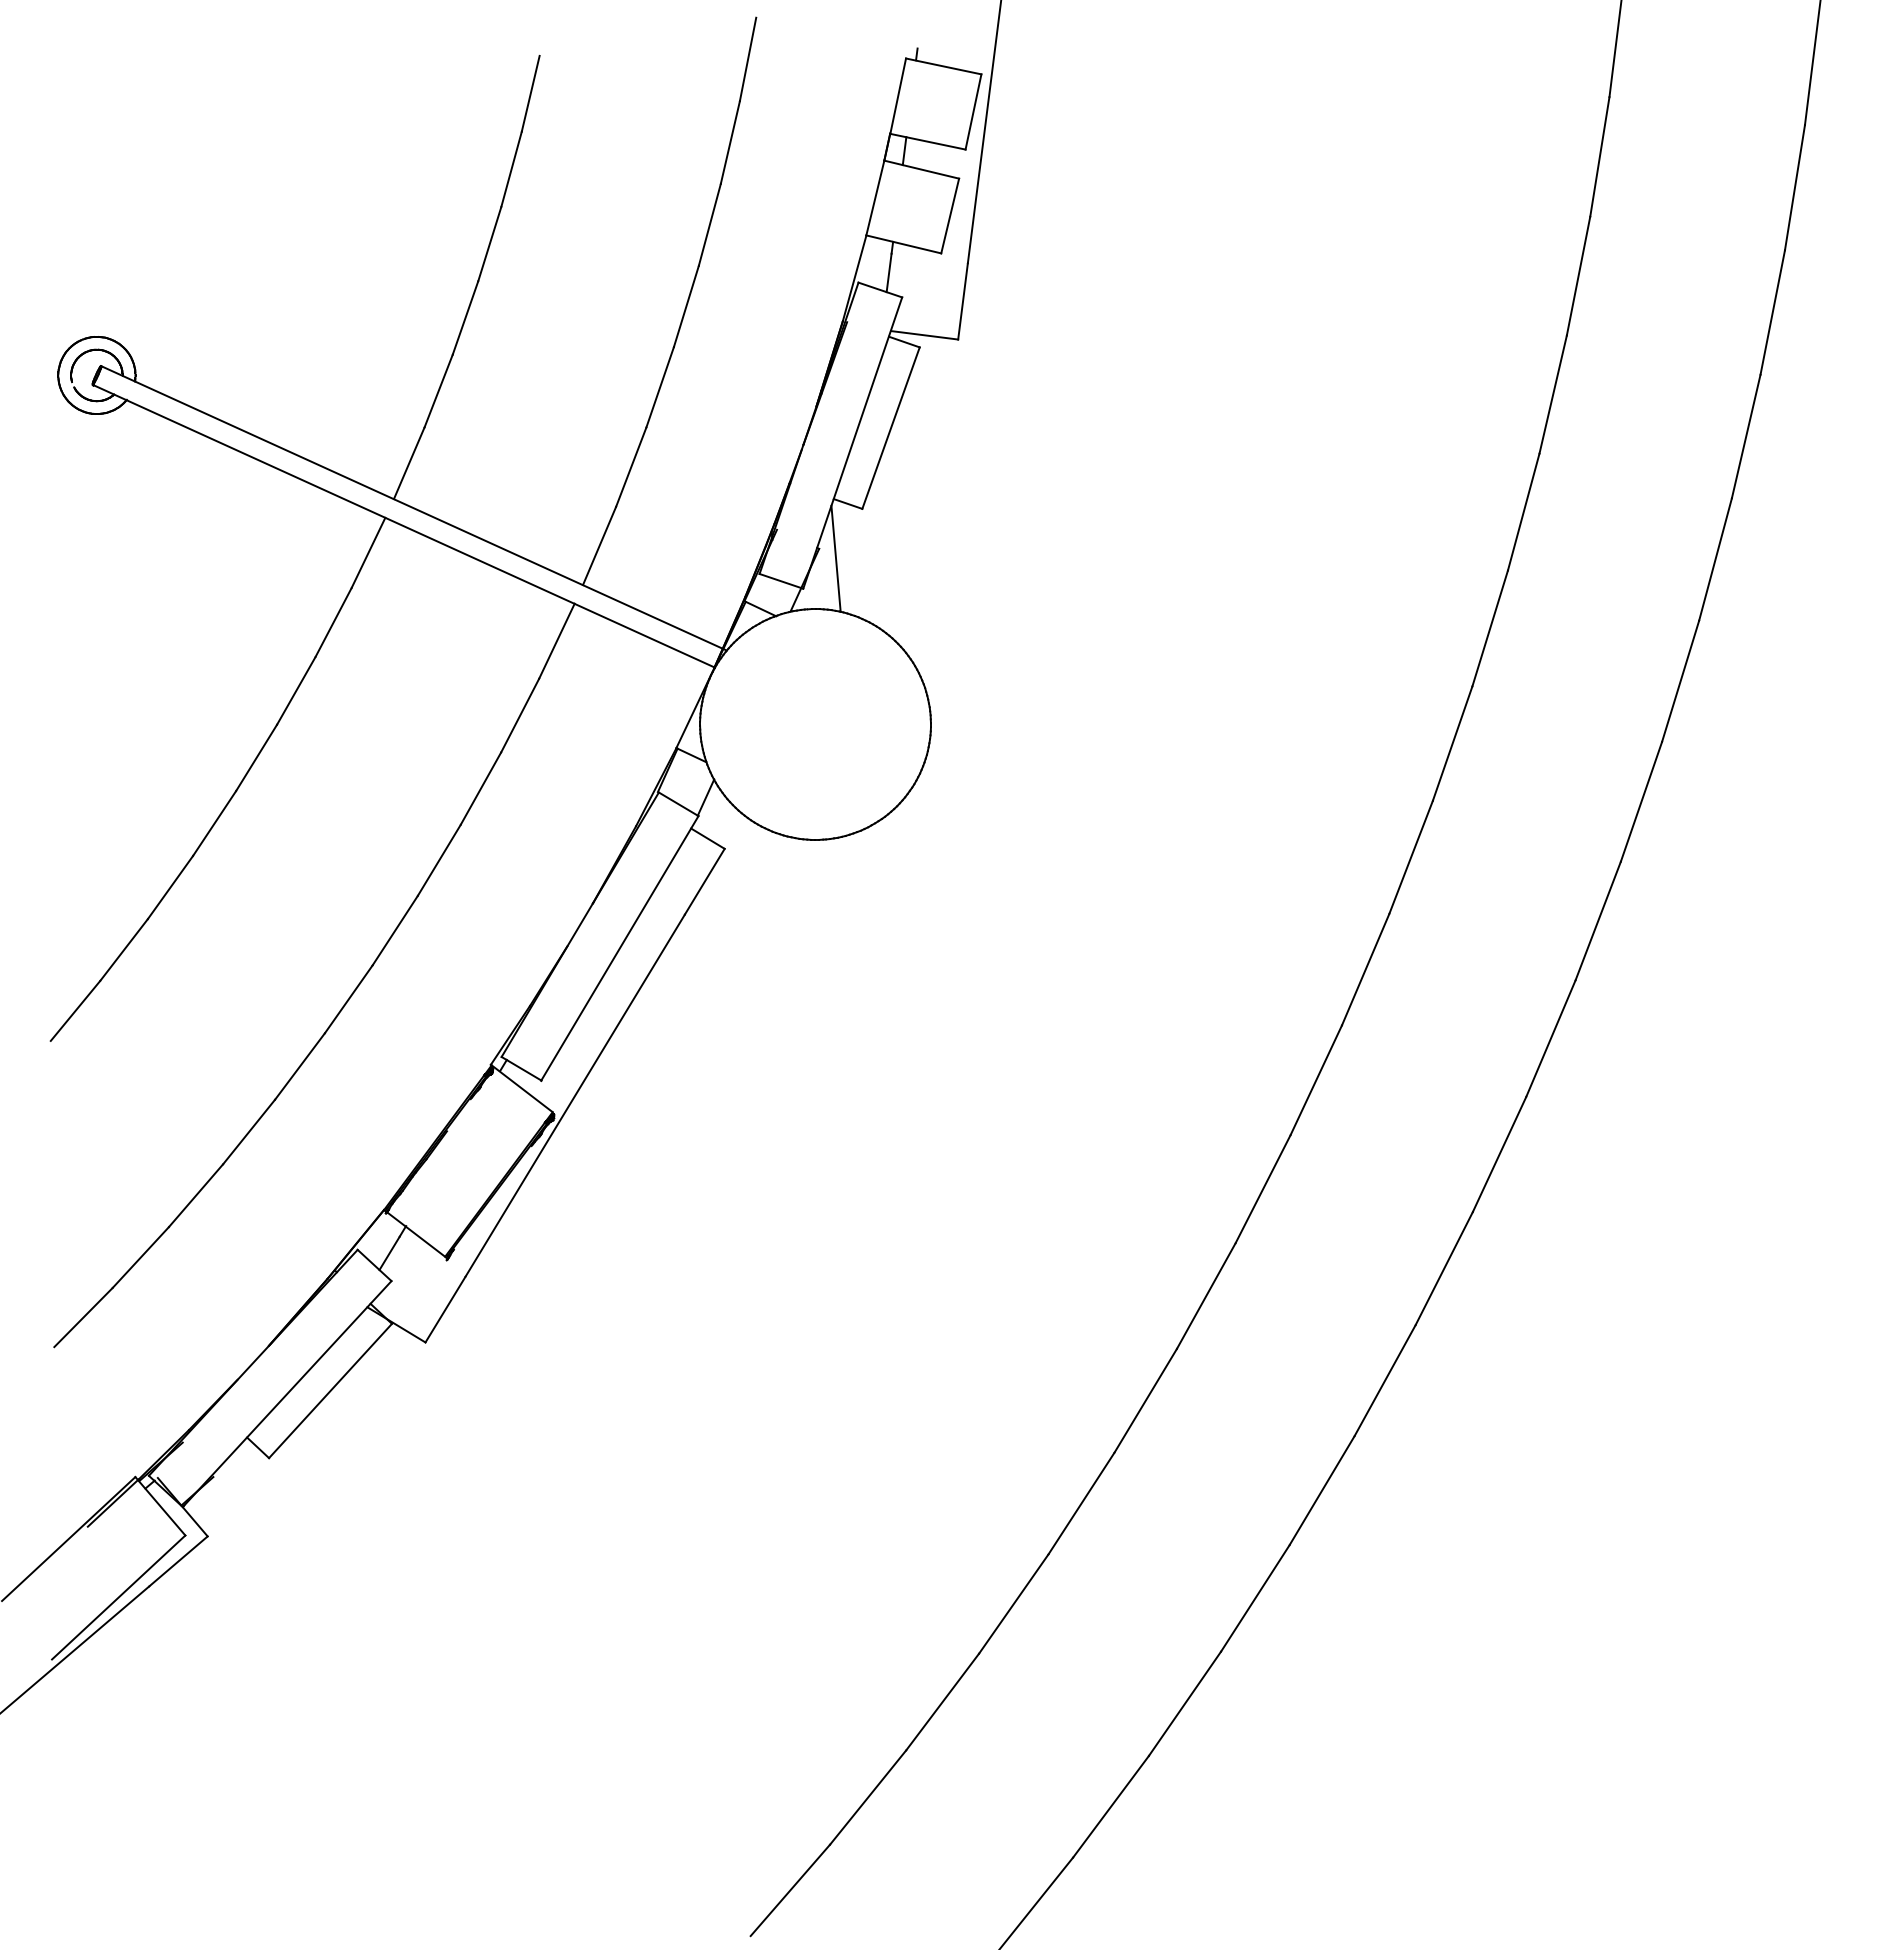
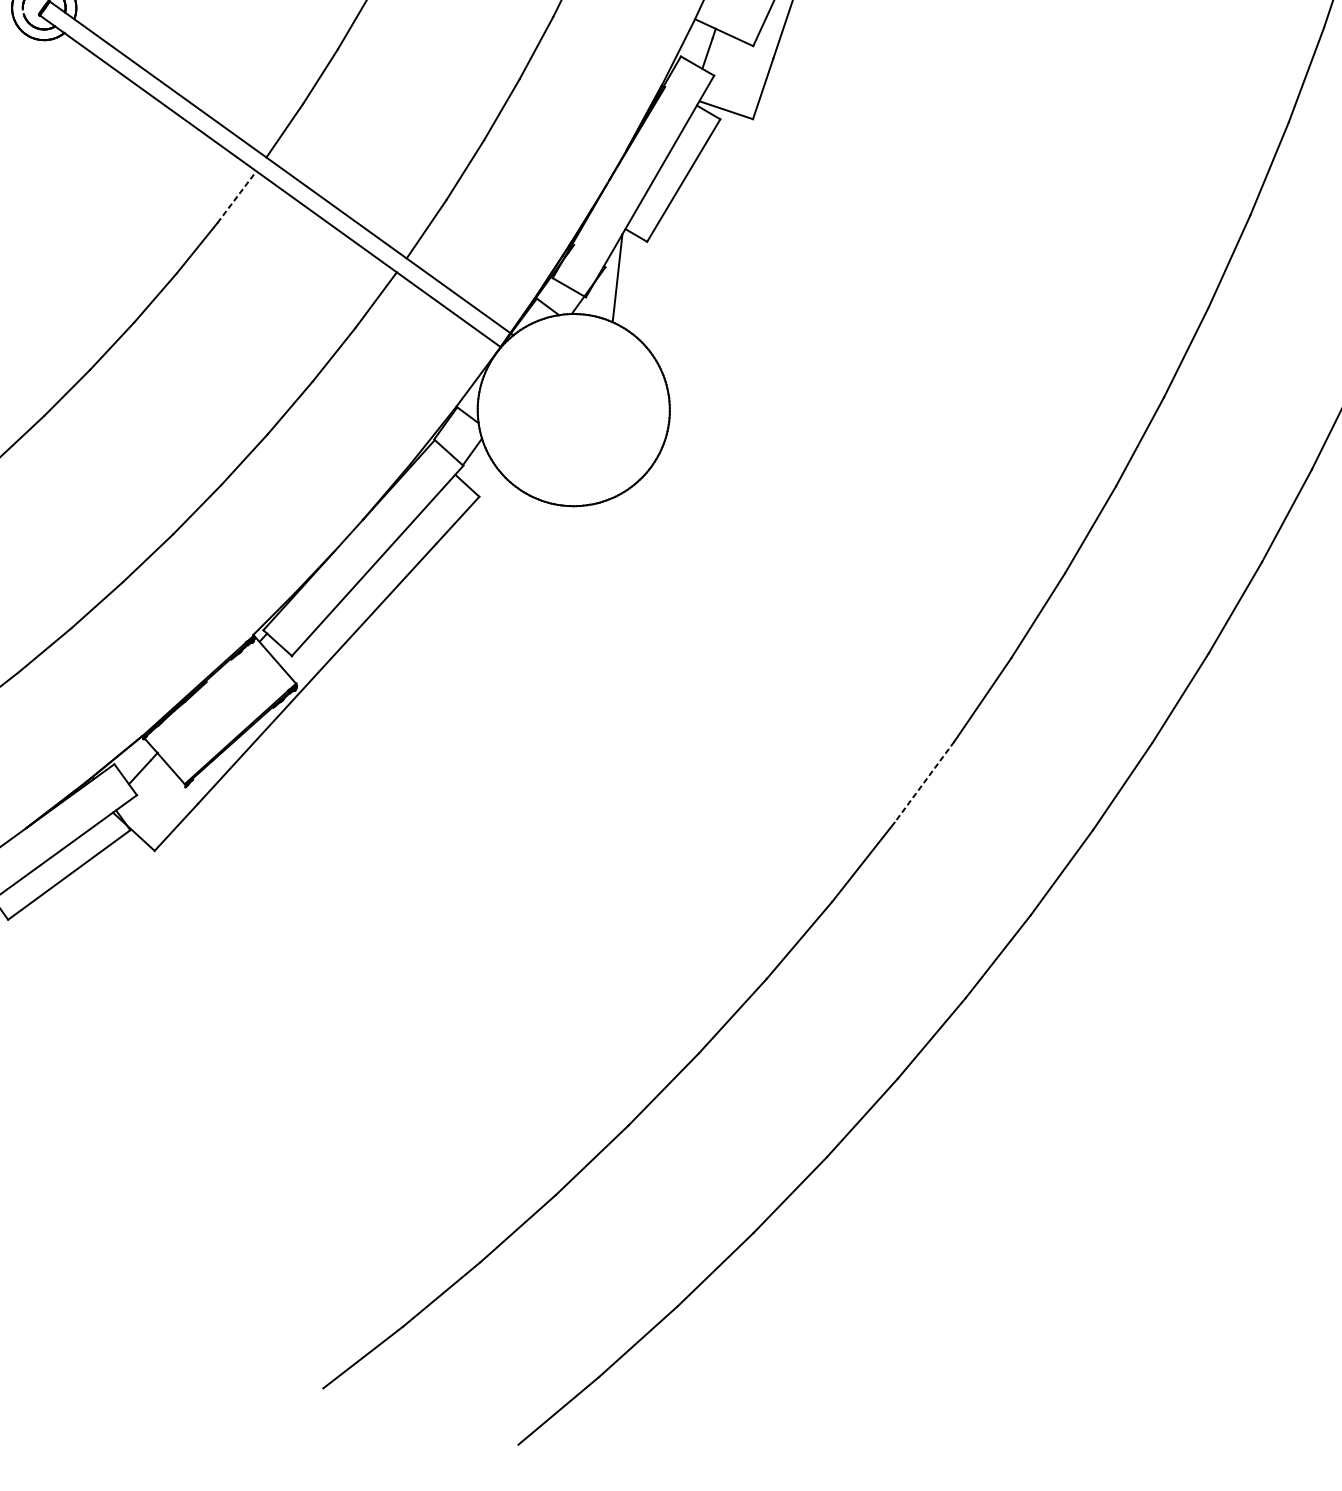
line: (368, 552) -> (237, 196), solid -> dashed
line: (1316, 1080) -> (924, 782), solid -> dashed

